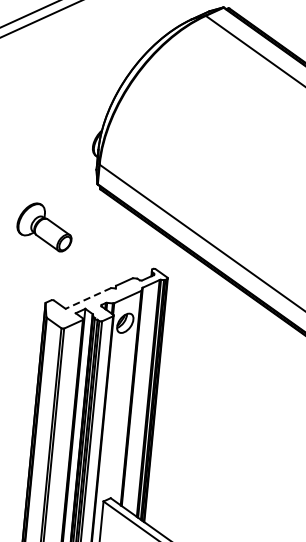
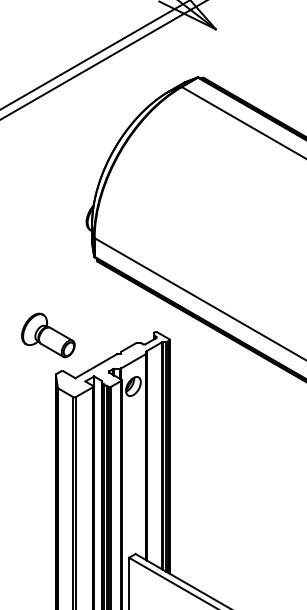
part: (45, 227) -> (48, 335), moved
line: (88, 298) -> (96, 366), dashed -> solid

